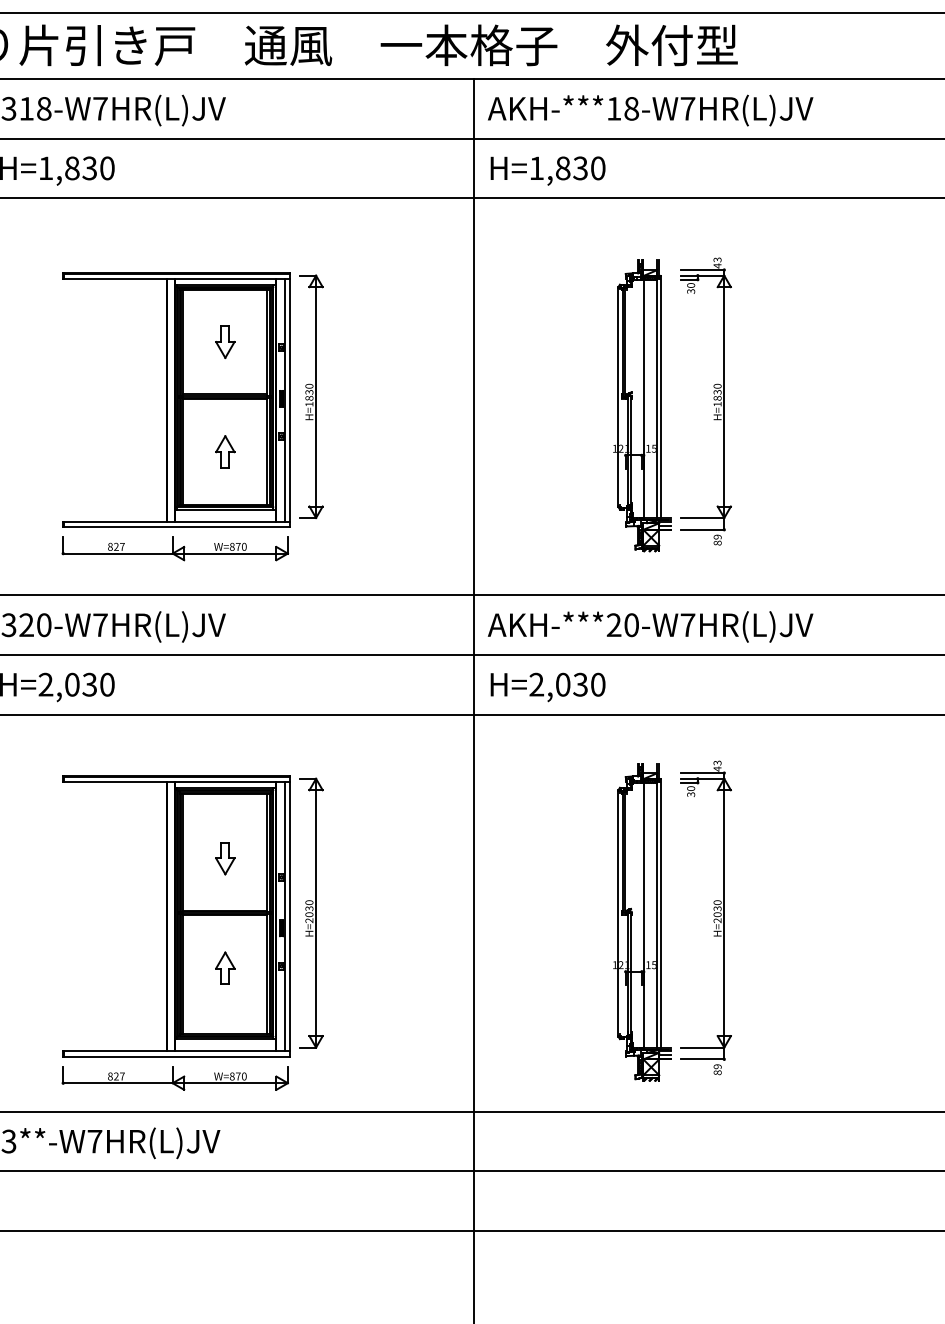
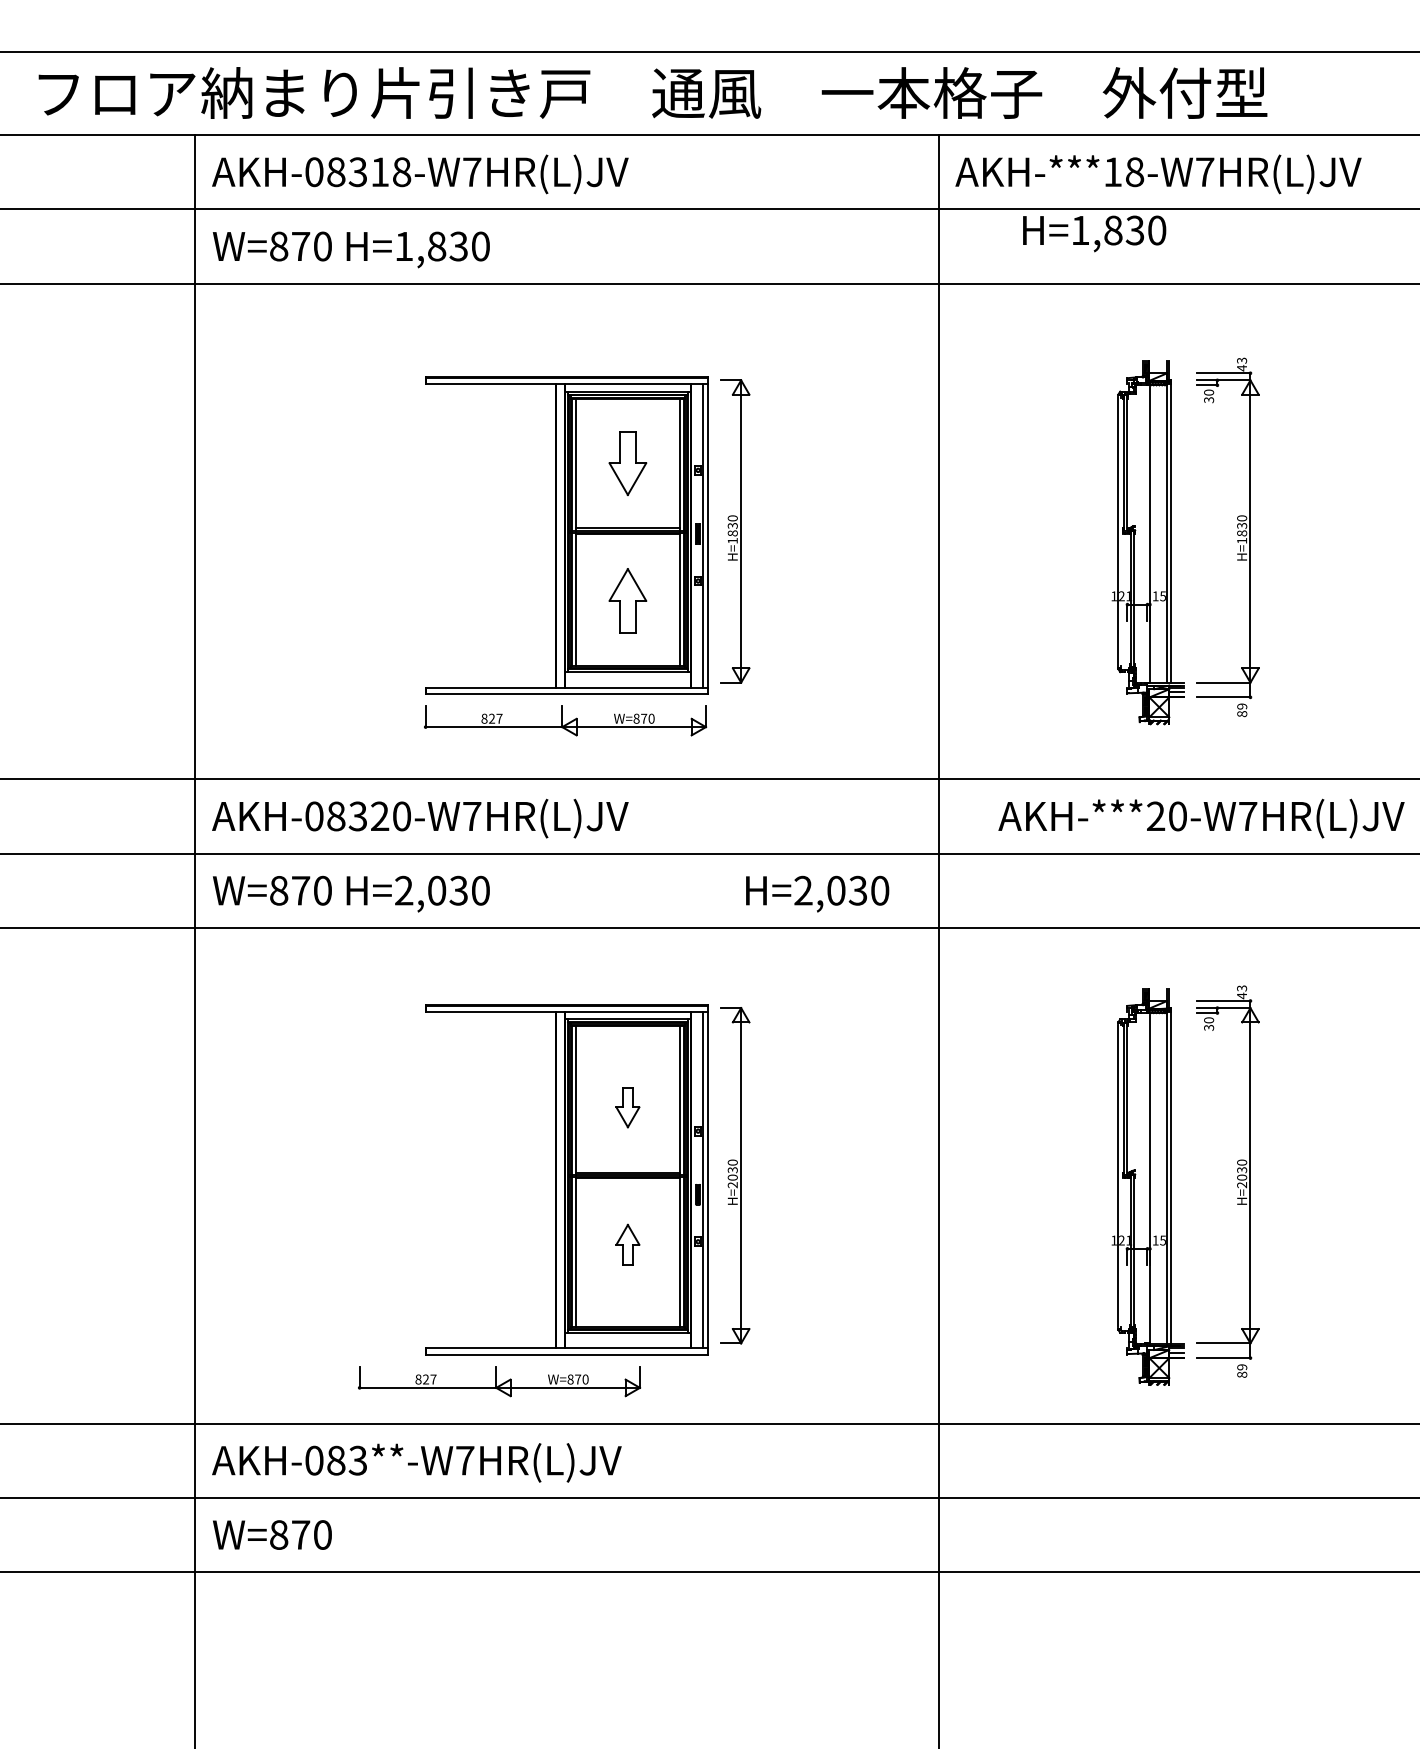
text: (548, 170) -> (1094, 233), moved
part: (225, 341) -> (627, 462), size x1.6
part: (225, 451) -> (627, 599), size x1.6
text: (650, 626) -> (1201, 818), moved
text: (548, 686) -> (817, 893), moved
part: (175, 1078) -> (499, 1381), moved

